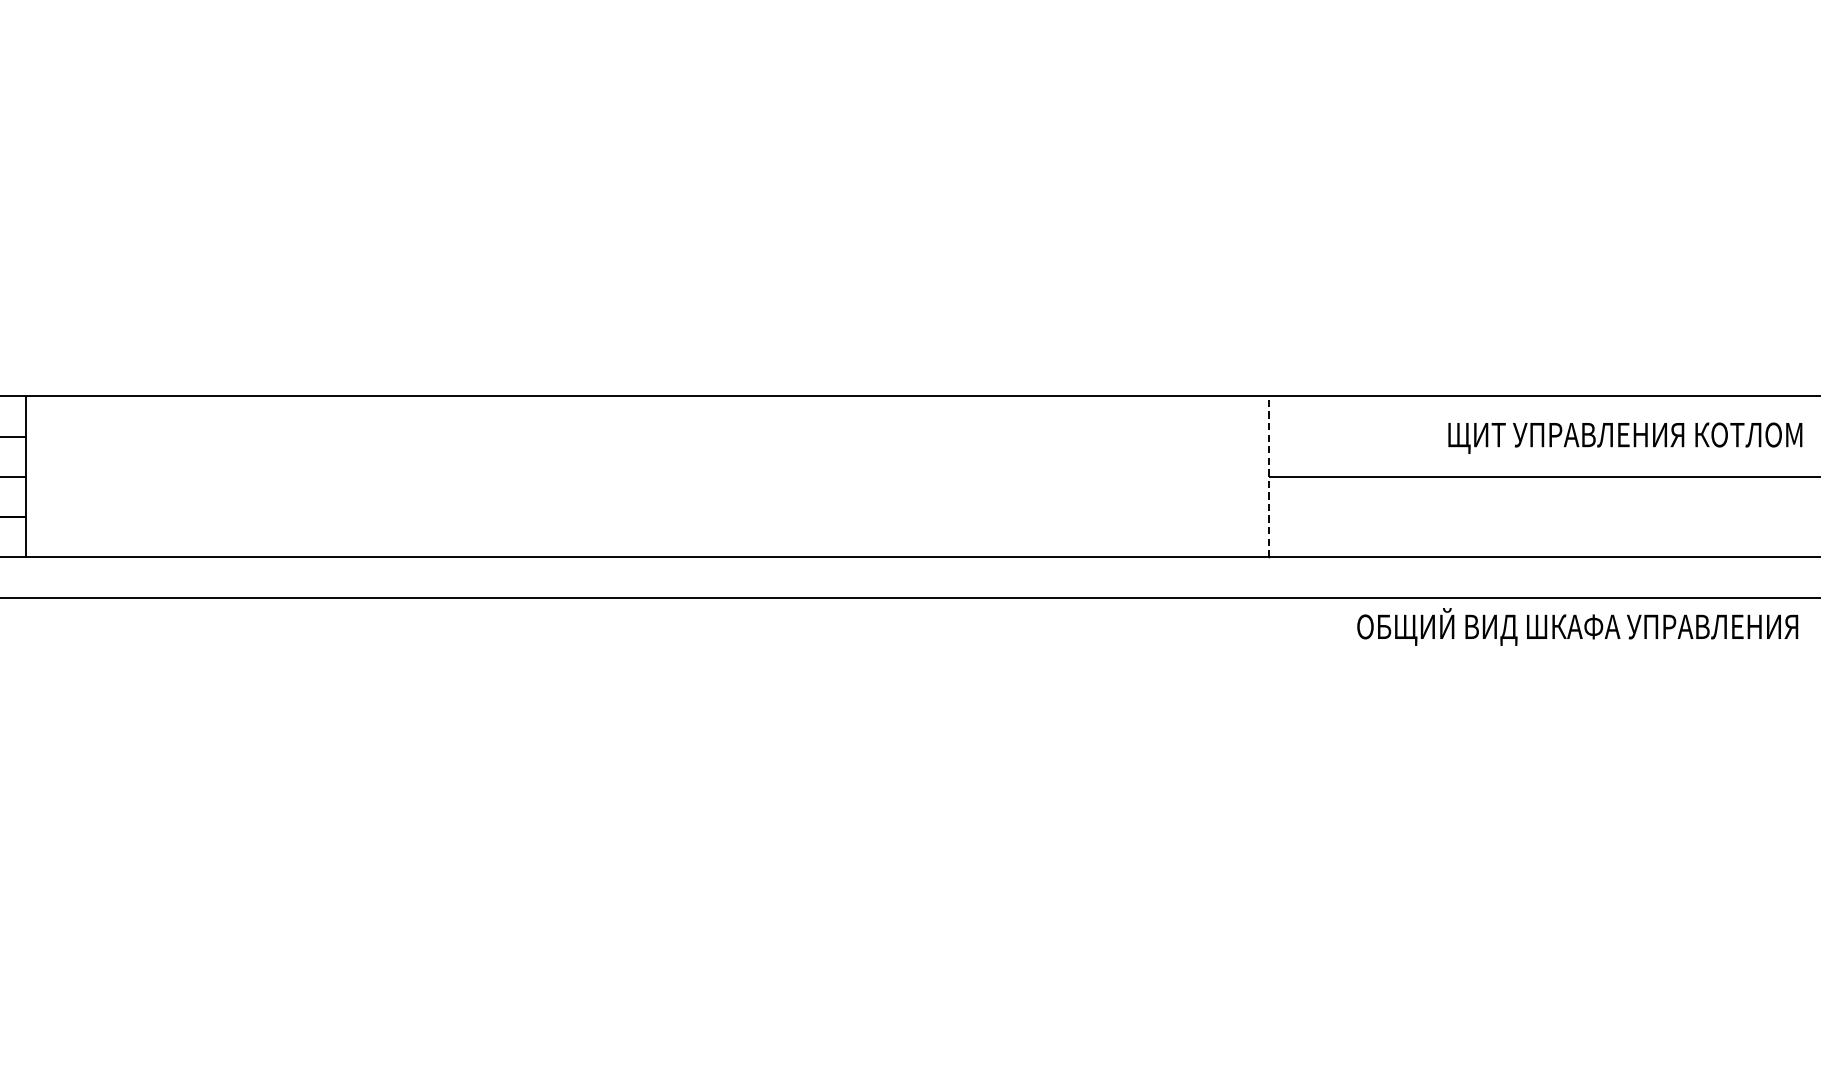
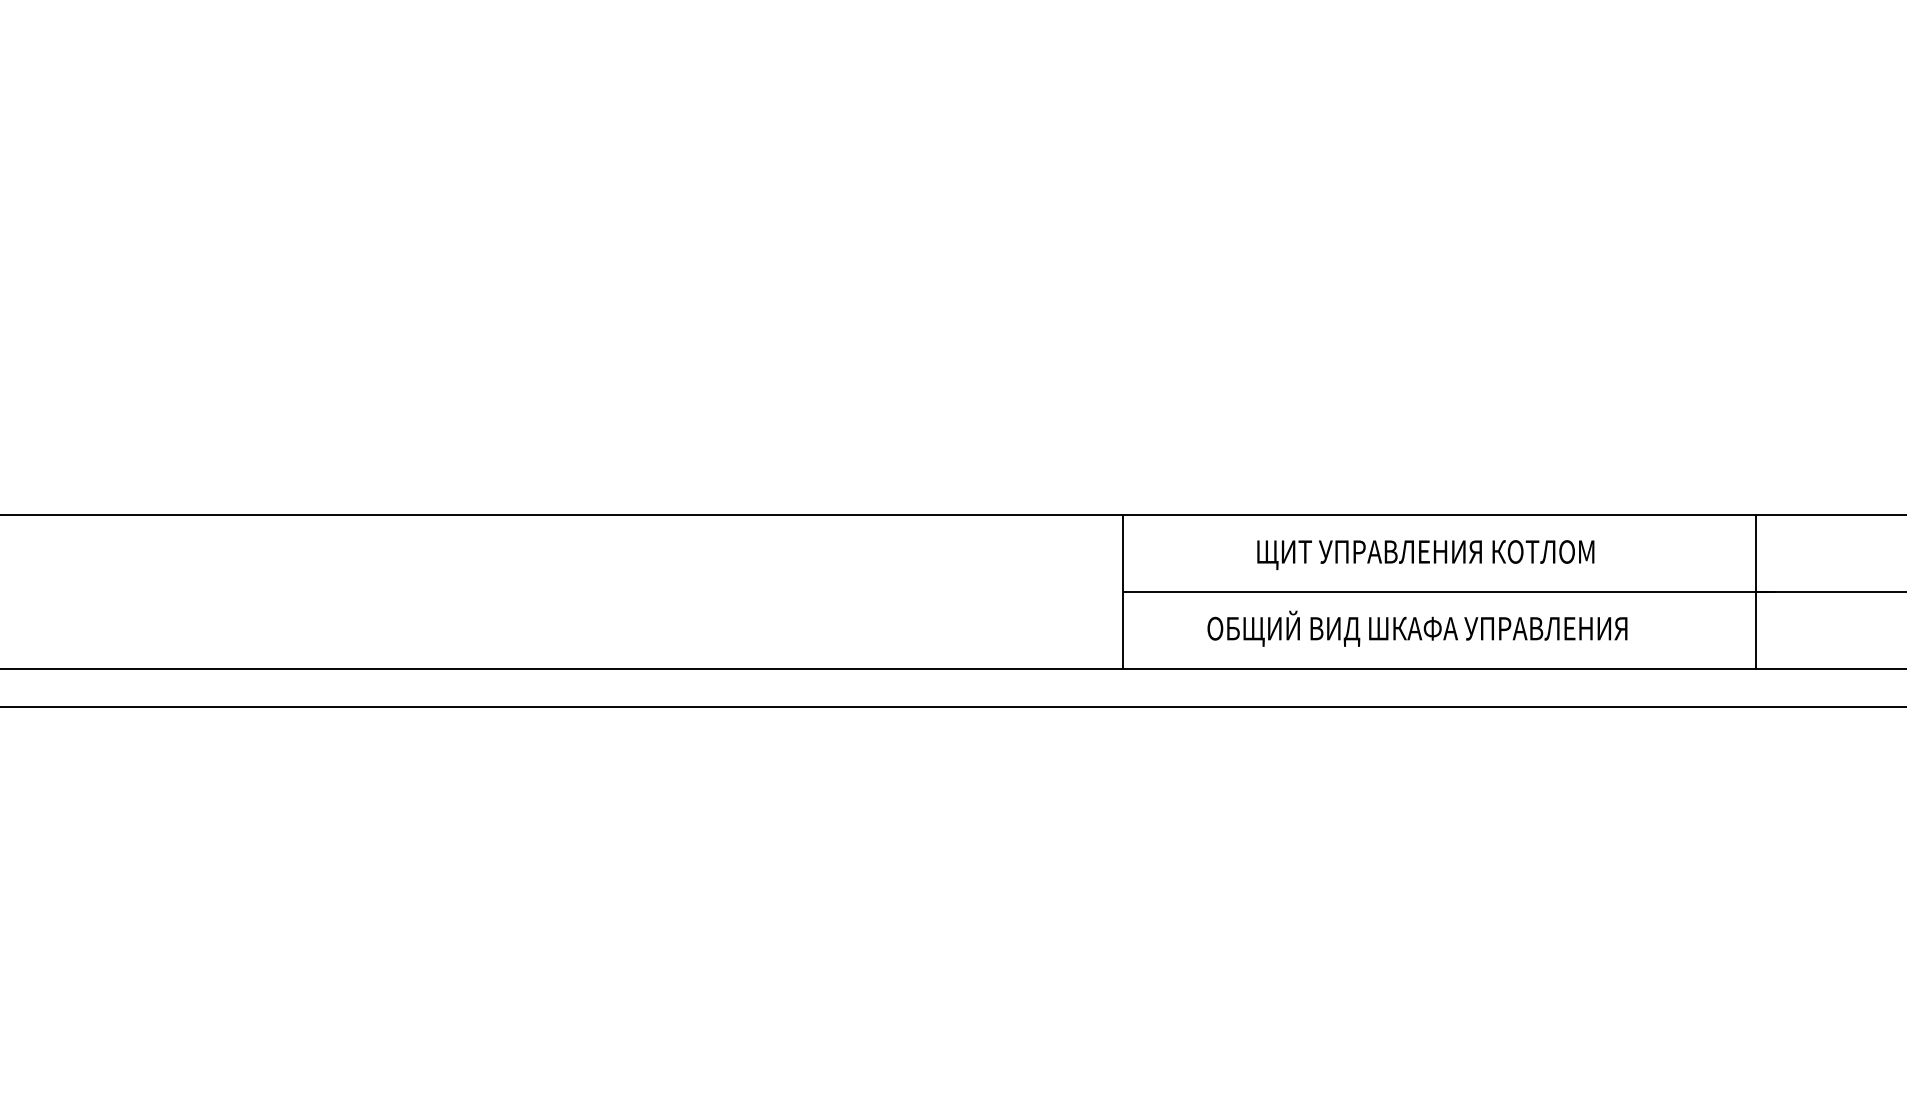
text: (1624, 438) -> (1425, 555), moved
line: (1269, 476) -> (1123, 591), dashed -> solid
text: (1577, 626) -> (1417, 628), moved

